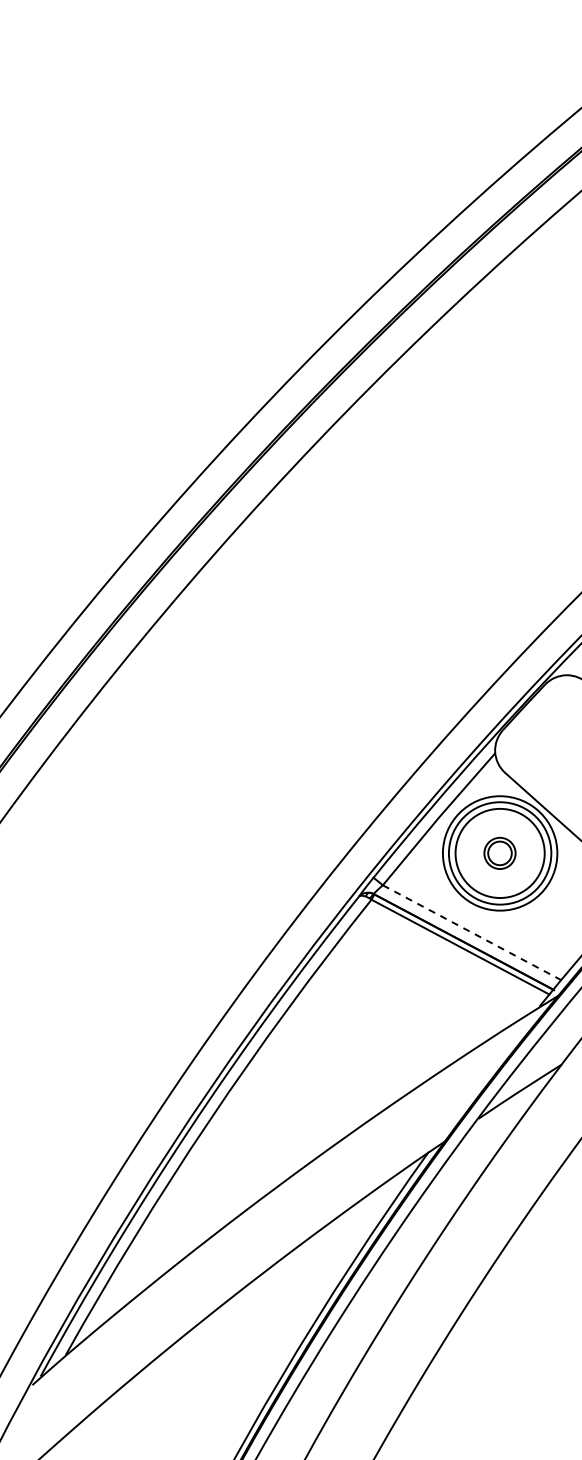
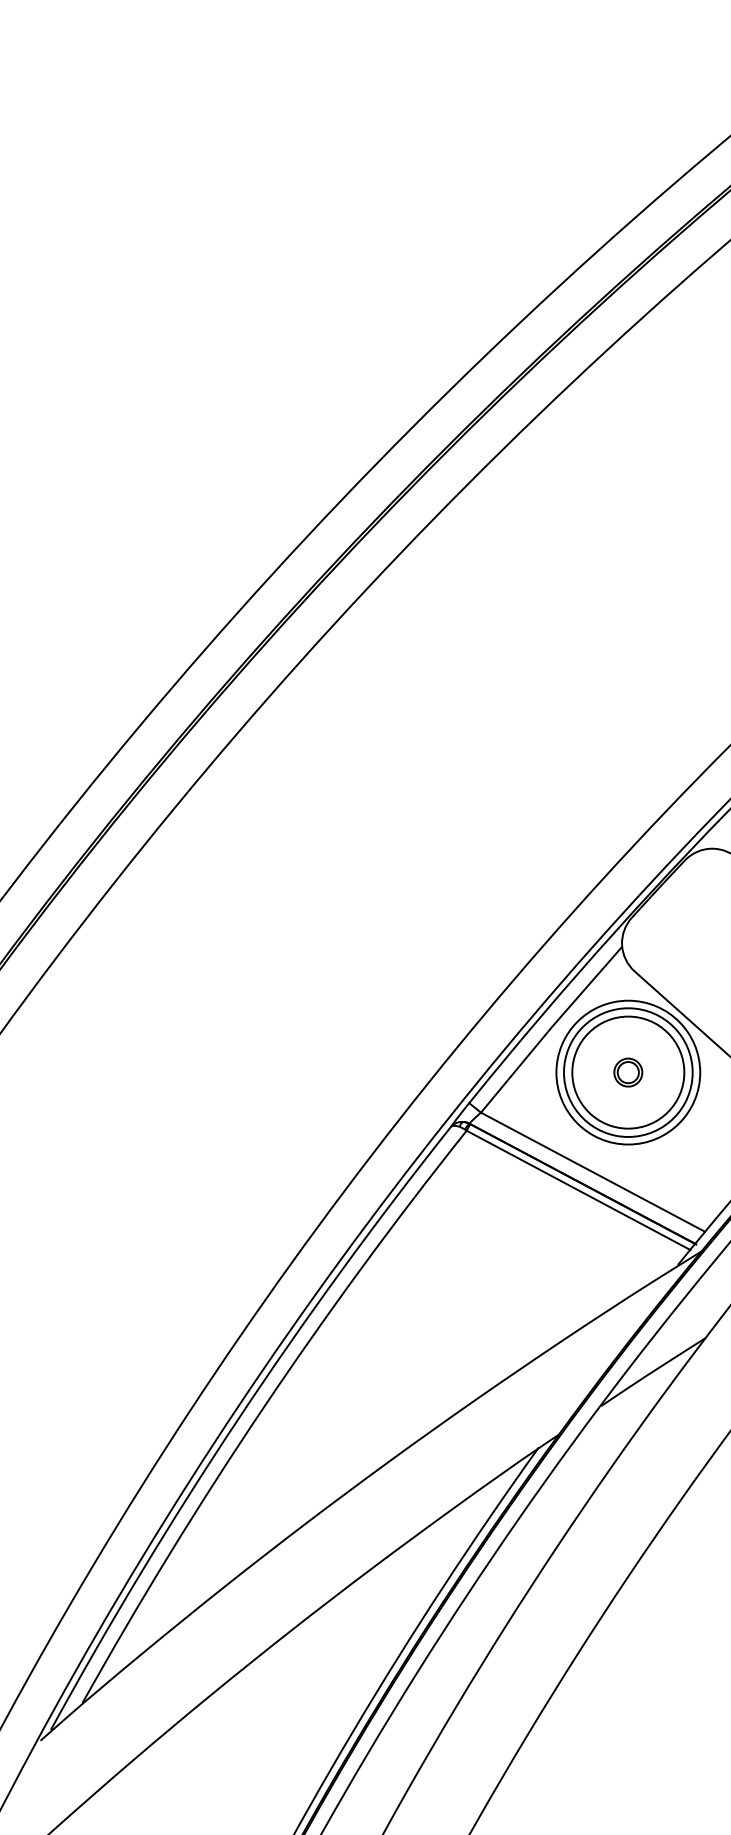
part: (500, 853) -> (628, 1072), size x0.71
line: (472, 932) -> (593, 1171), dashed -> solid

